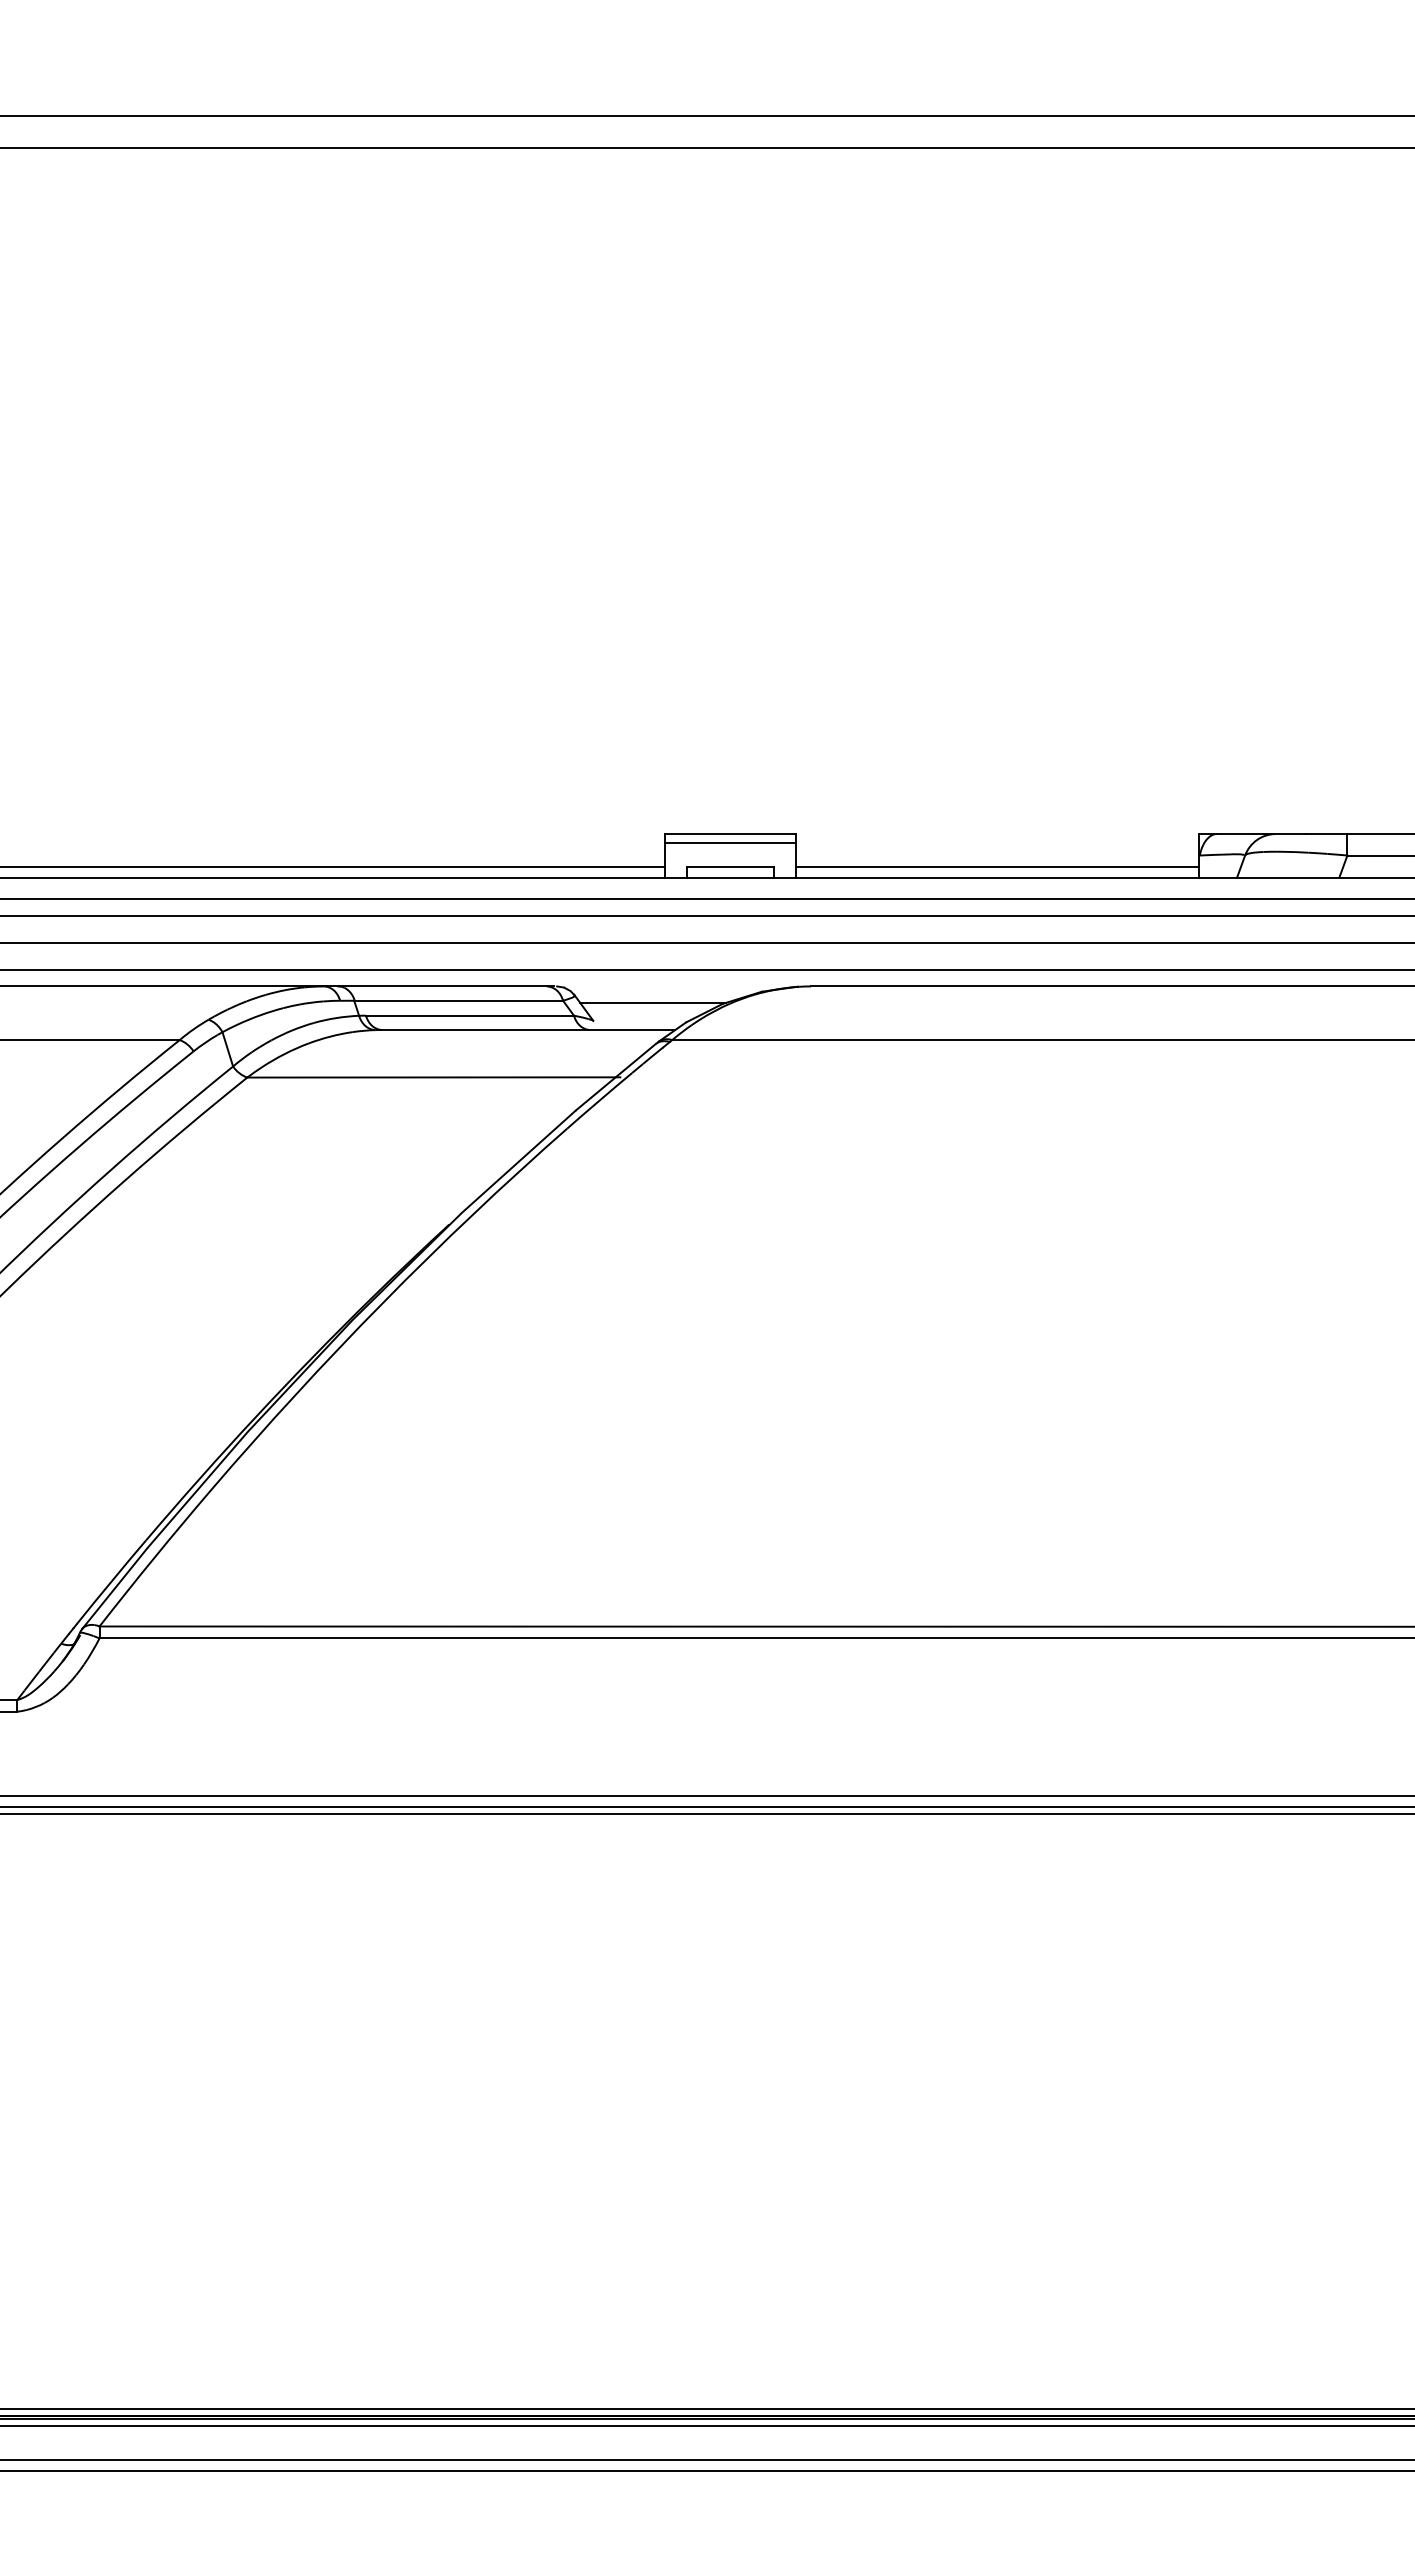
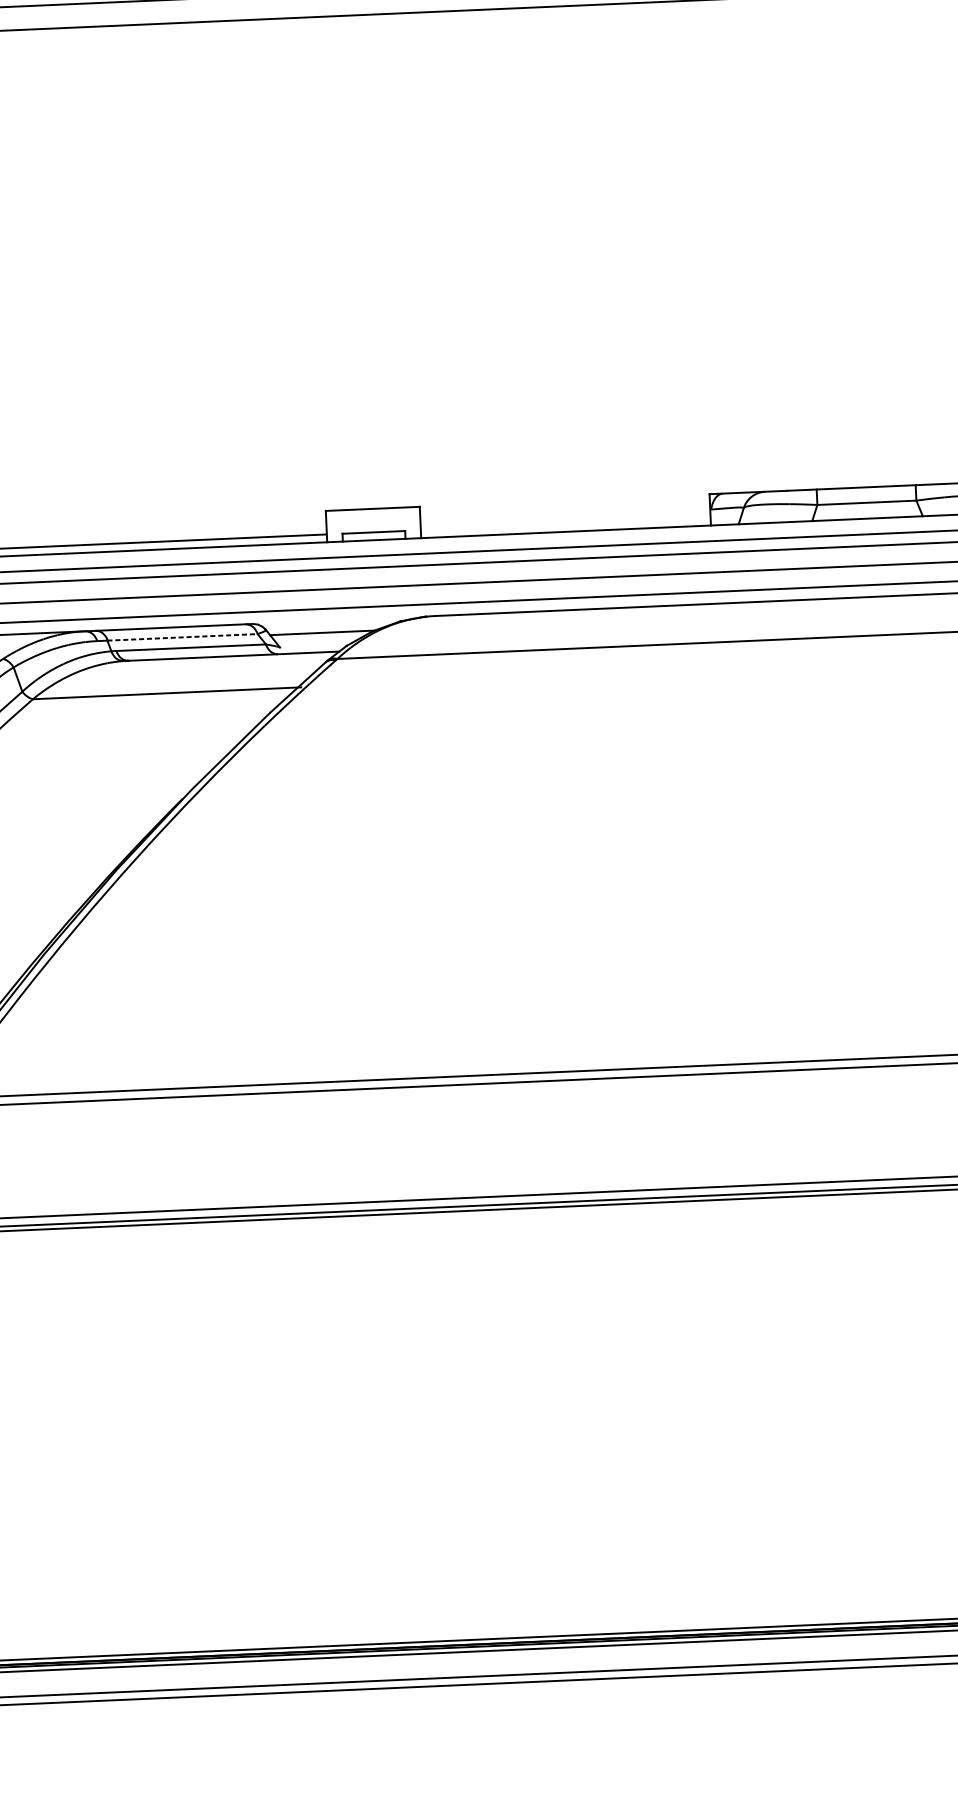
line: (730, 842) -> (373, 514), removed
line: (996, 866) -> (565, 523), removed
line: (459, 1000) -> (183, 637), solid -> dashed

